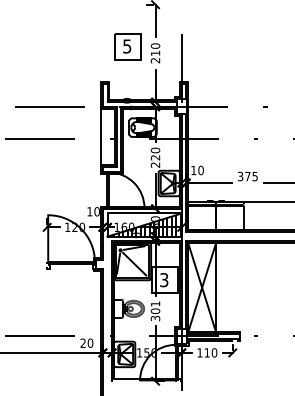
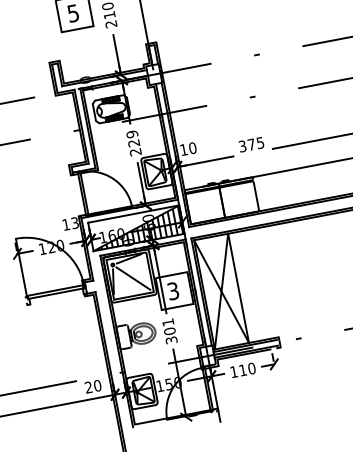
line: (101, 136) -> (62, 129), removed
text: (155, 150) -> (132, 134), 220 -> 229
text: (96, 211) -> (74, 222), 10 -> 13

